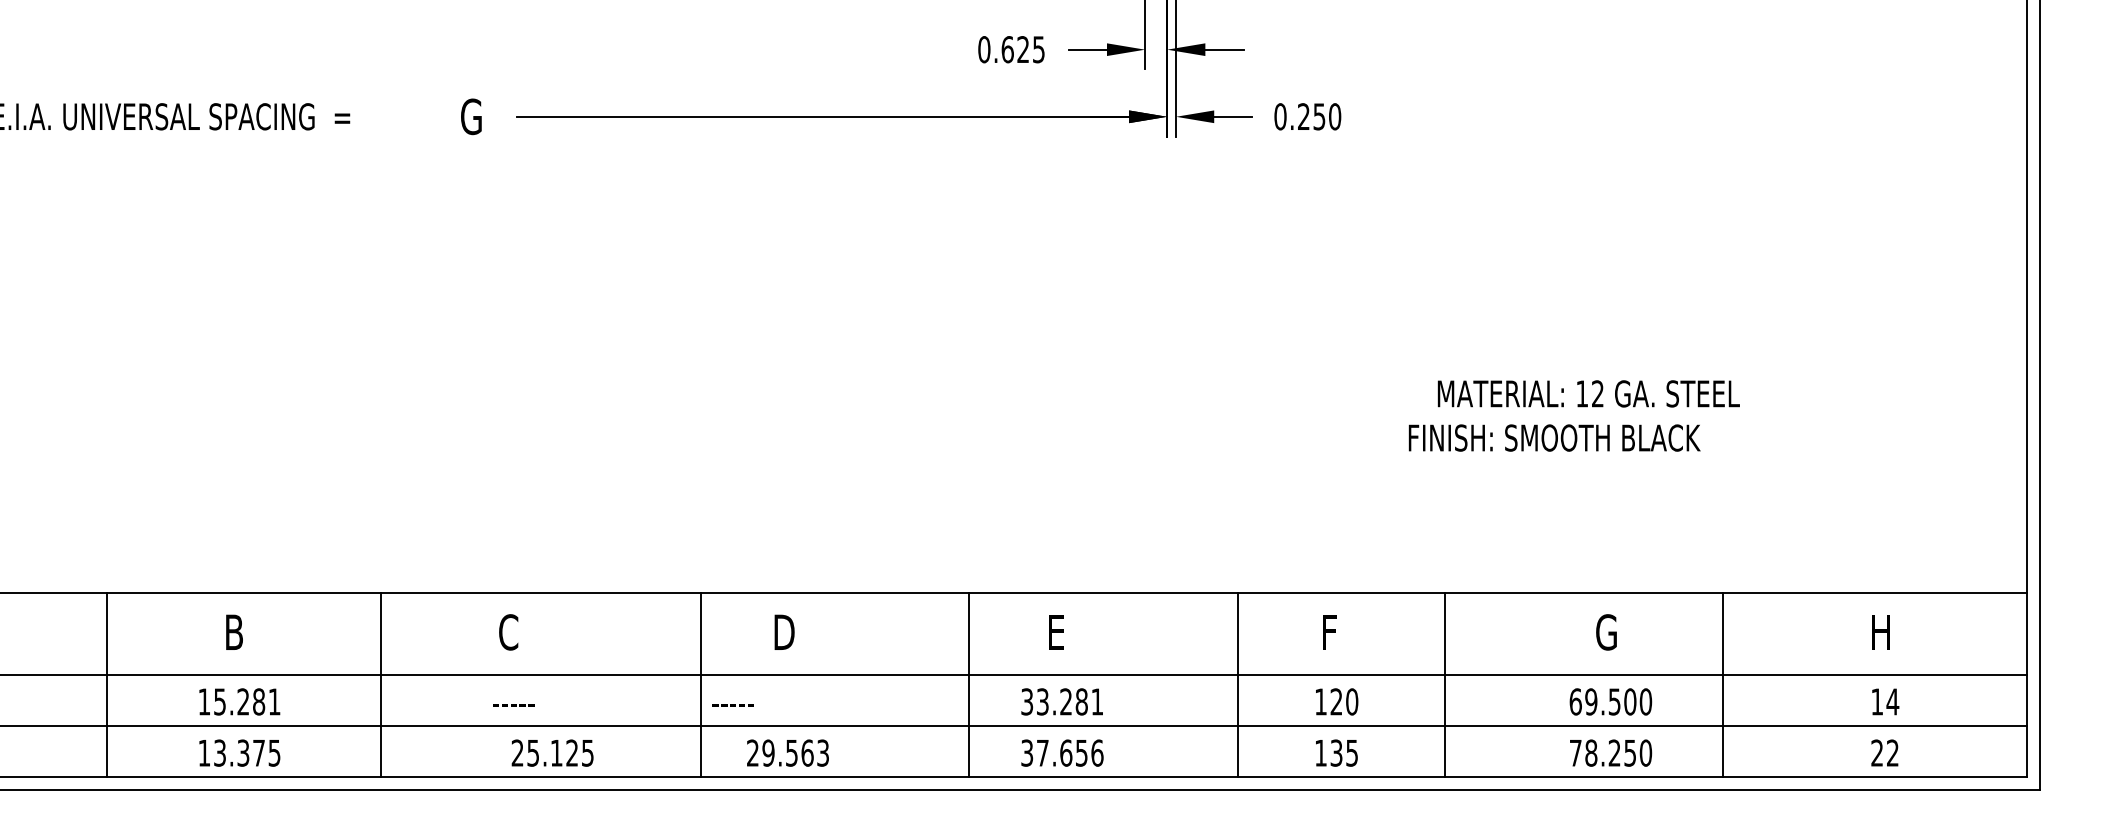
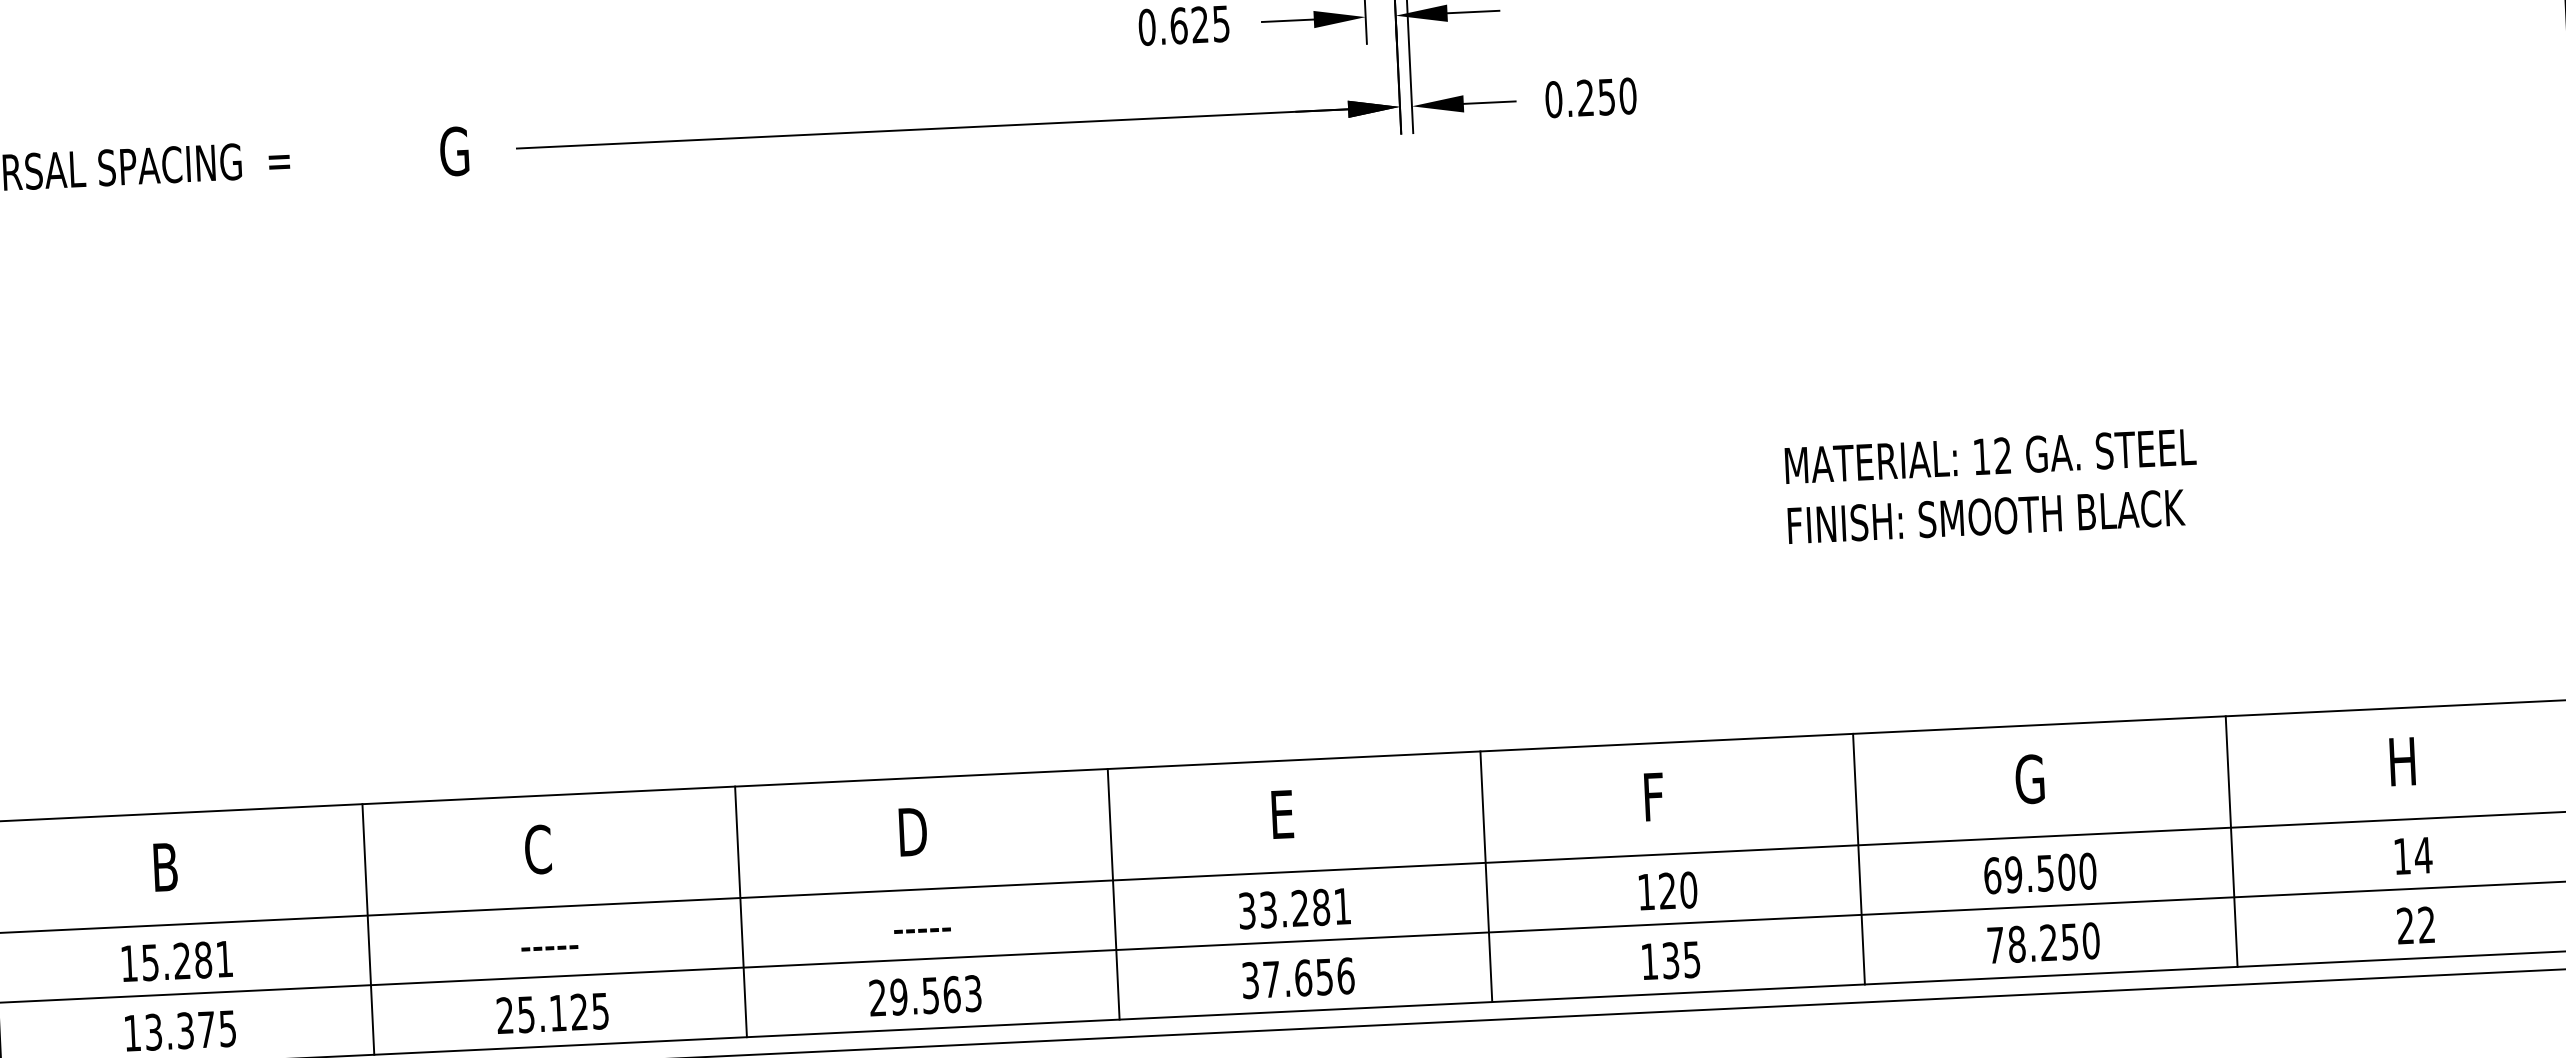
text: (1554, 437) -> (1986, 515), moved
line: (701, 684) -> (741, 911), moved
line: (968, 684) -> (1113, 893), moved
line: (1237, 684) -> (1485, 875), moved
line: (1445, 684) -> (1859, 858), moved
line: (1722, 684) -> (2231, 840), moved
text: (732, 705) -> (921, 931), moved
text: (552, 752) -> (552, 1012), moved

